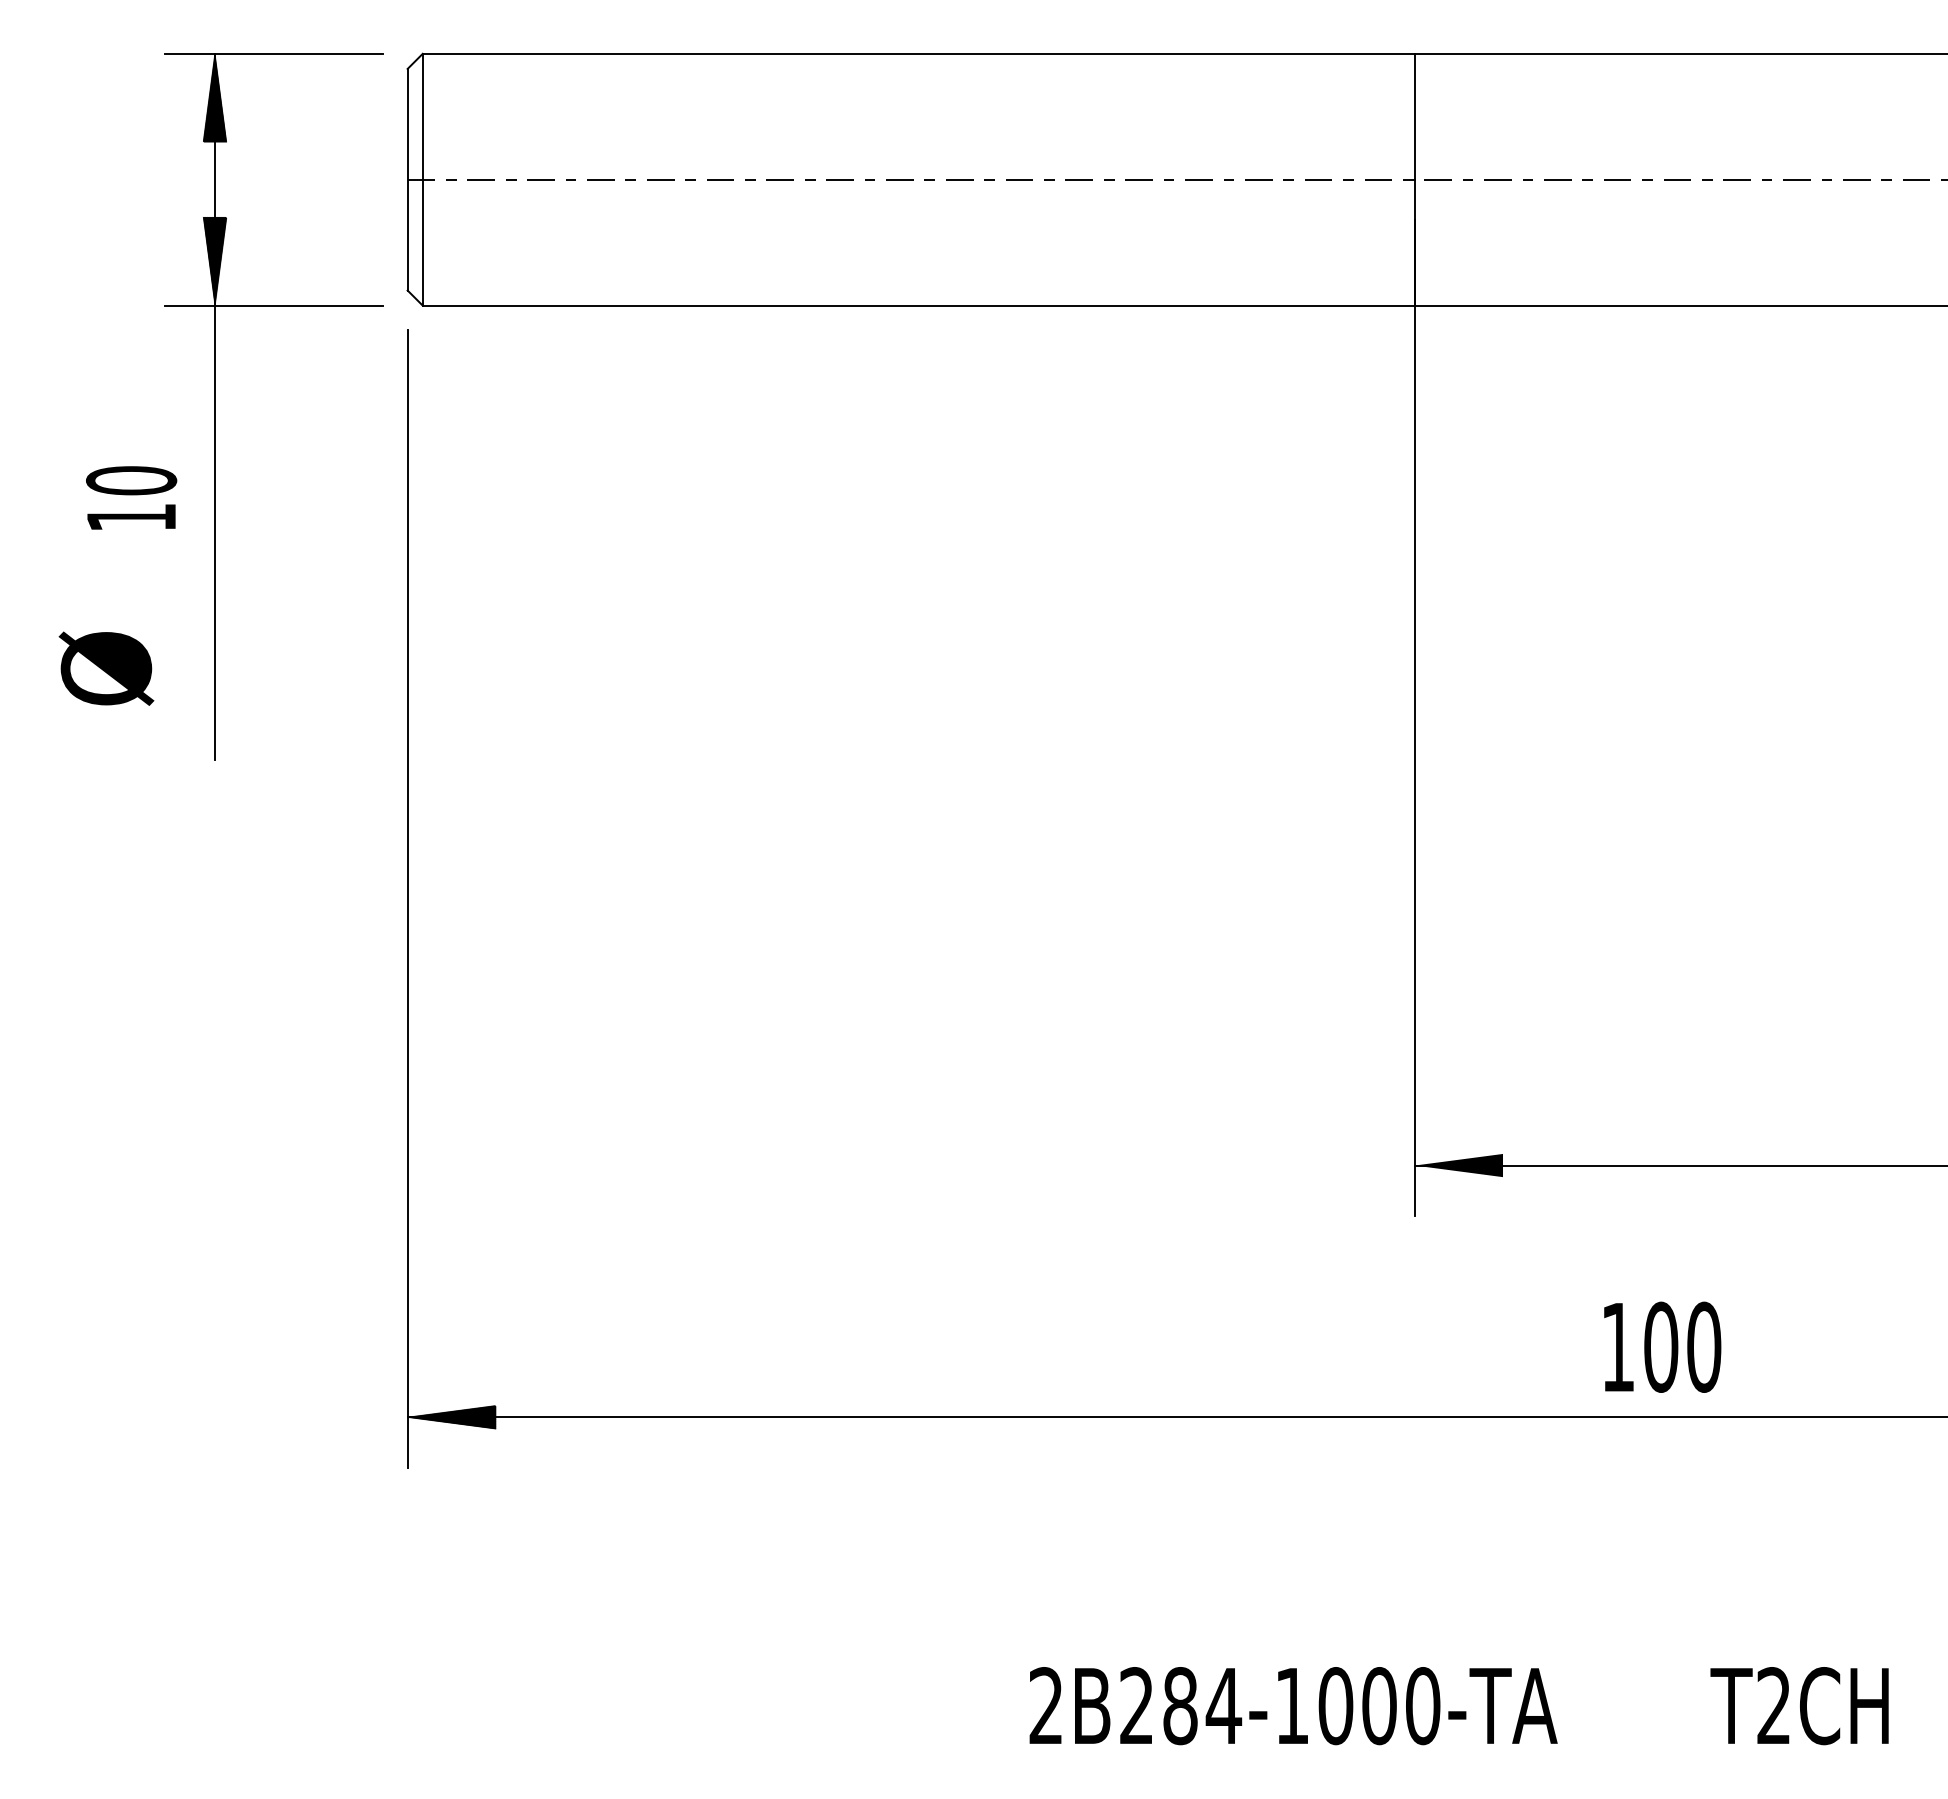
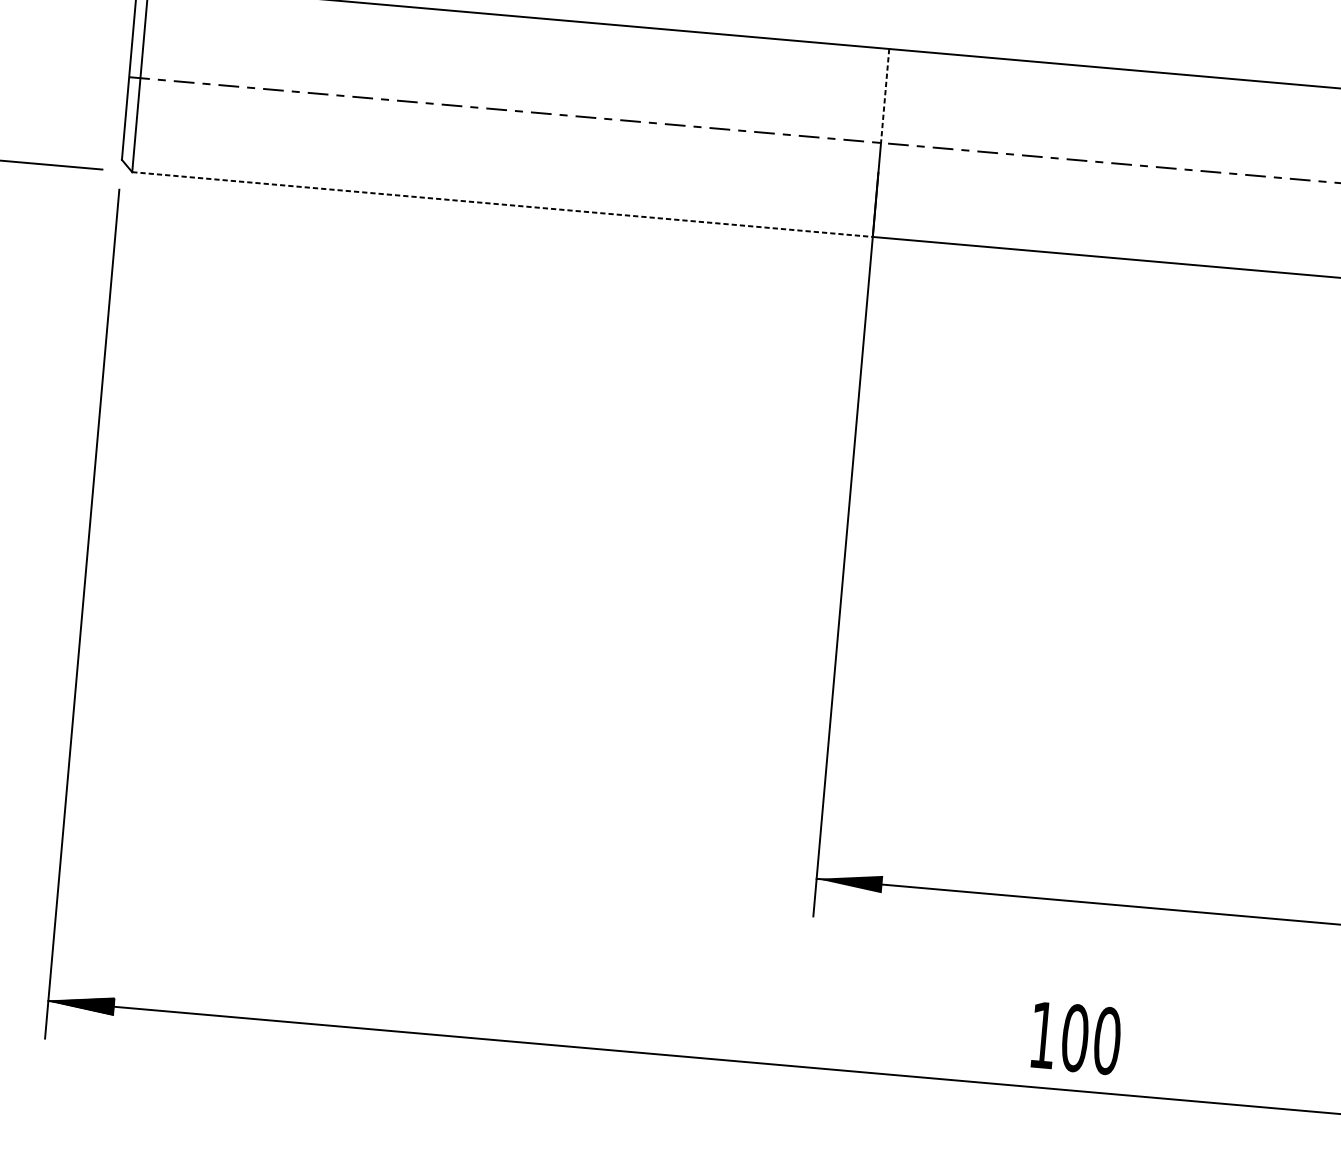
line: (1414, 116) -> (884, 95), solid -> dashed
line: (919, 305) -> (503, 204), solid -> dashed
text: (1662, 1346) -> (1076, 1037), moved

